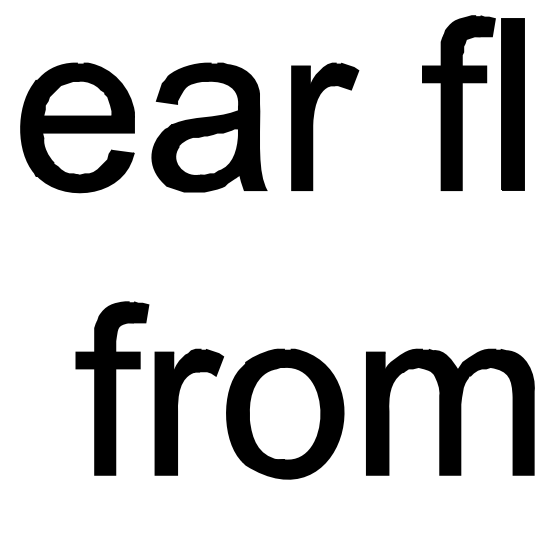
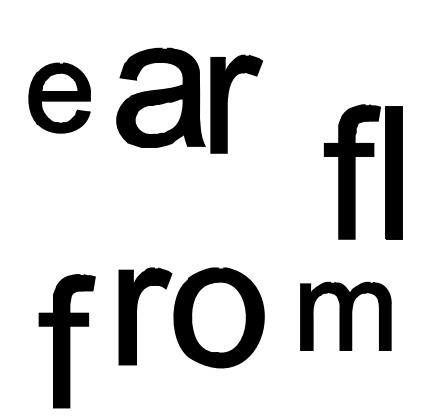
part: (462, 102) -> (355, 171), moved
part: (313, 126) -> (227, 103), moved
part: (77, 127) -> (59, 97), size x0.7
part: (112, 388) -> (67, 341), moved
part: (450, 411) -> (345, 315), size x0.7

